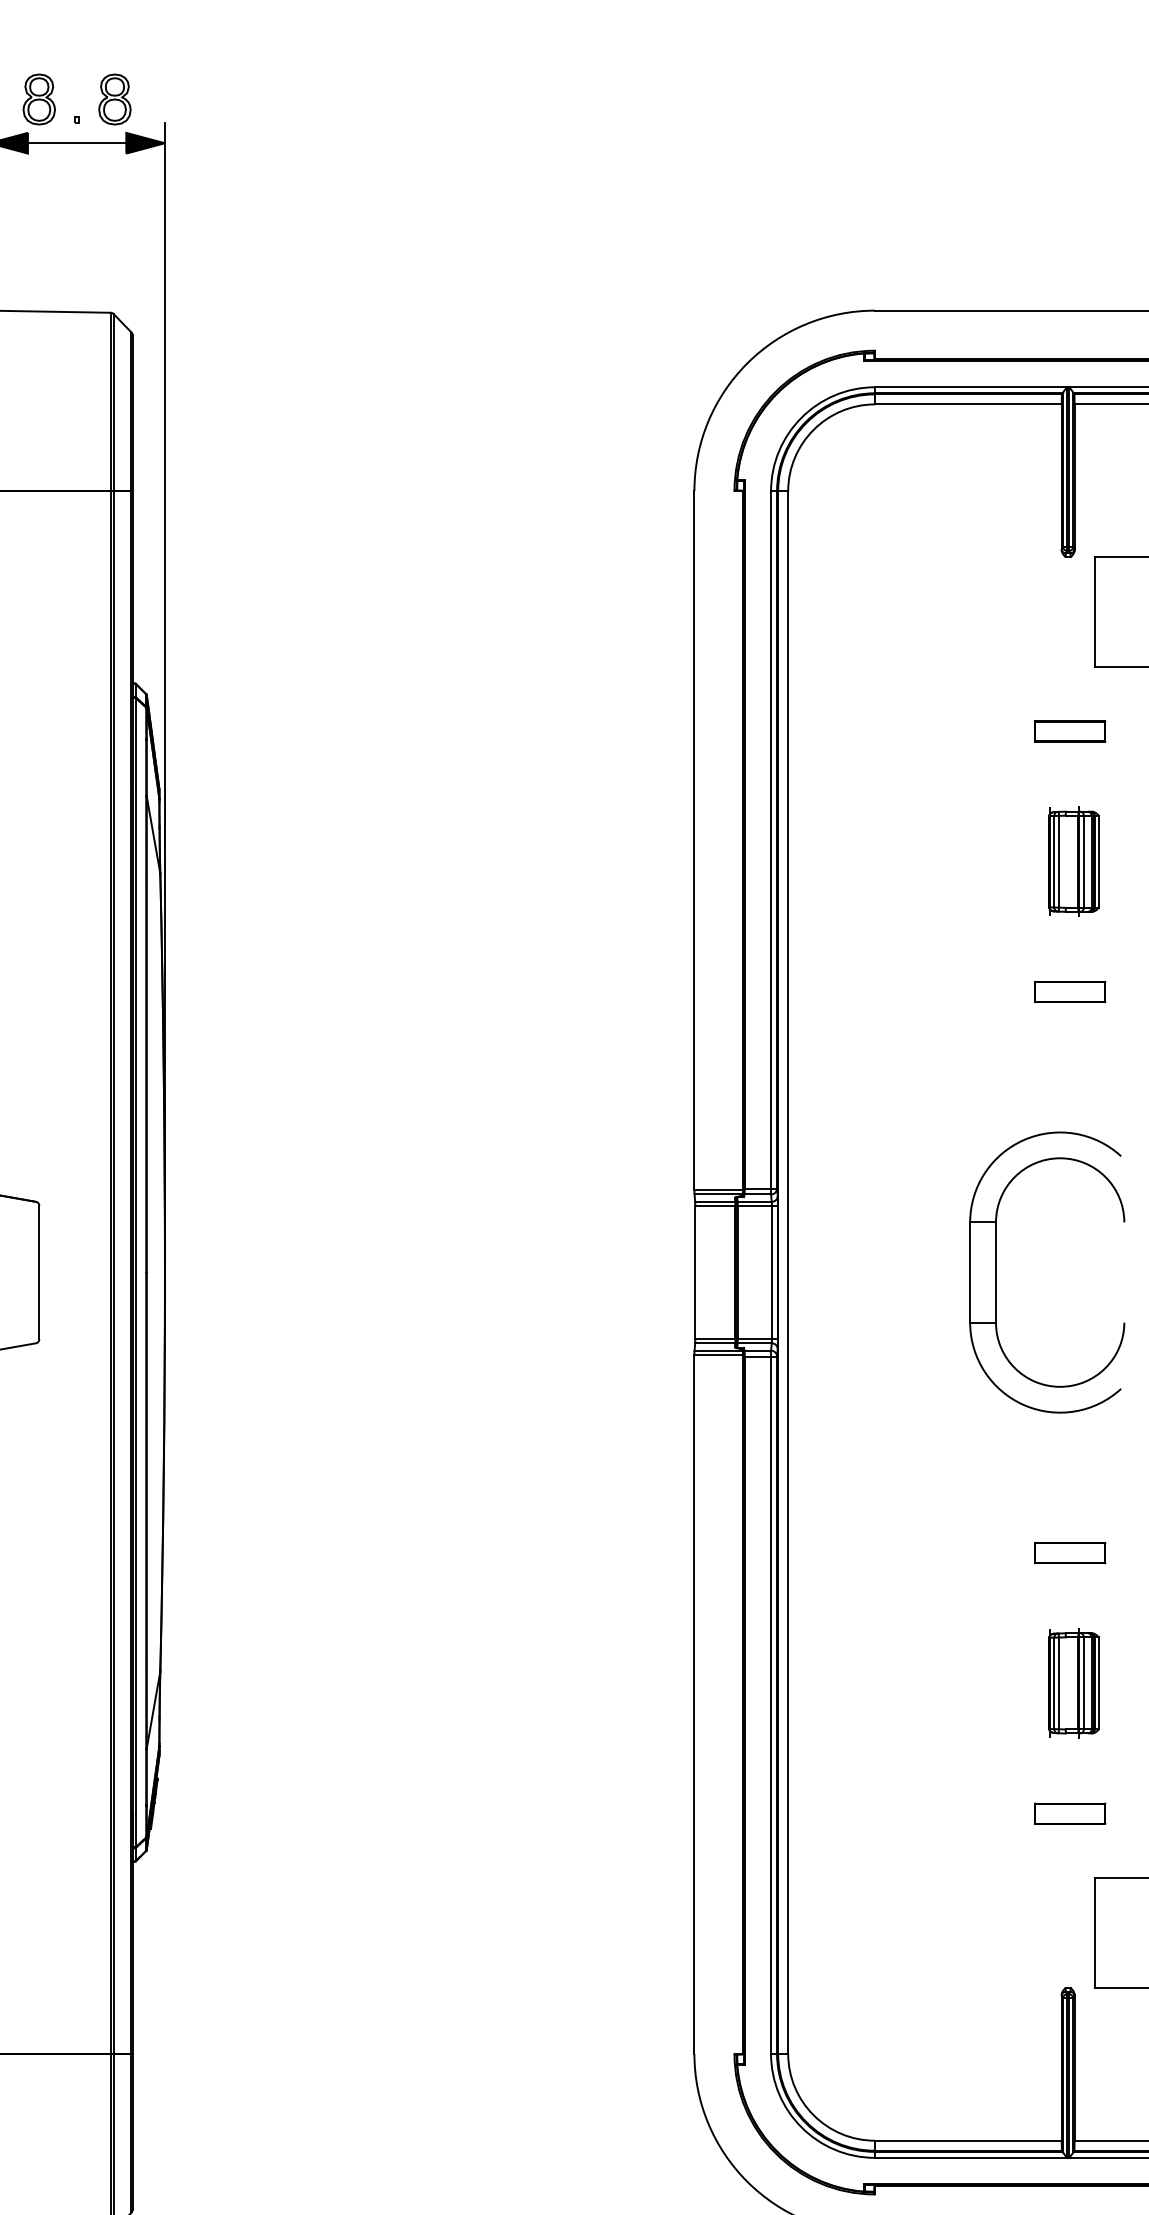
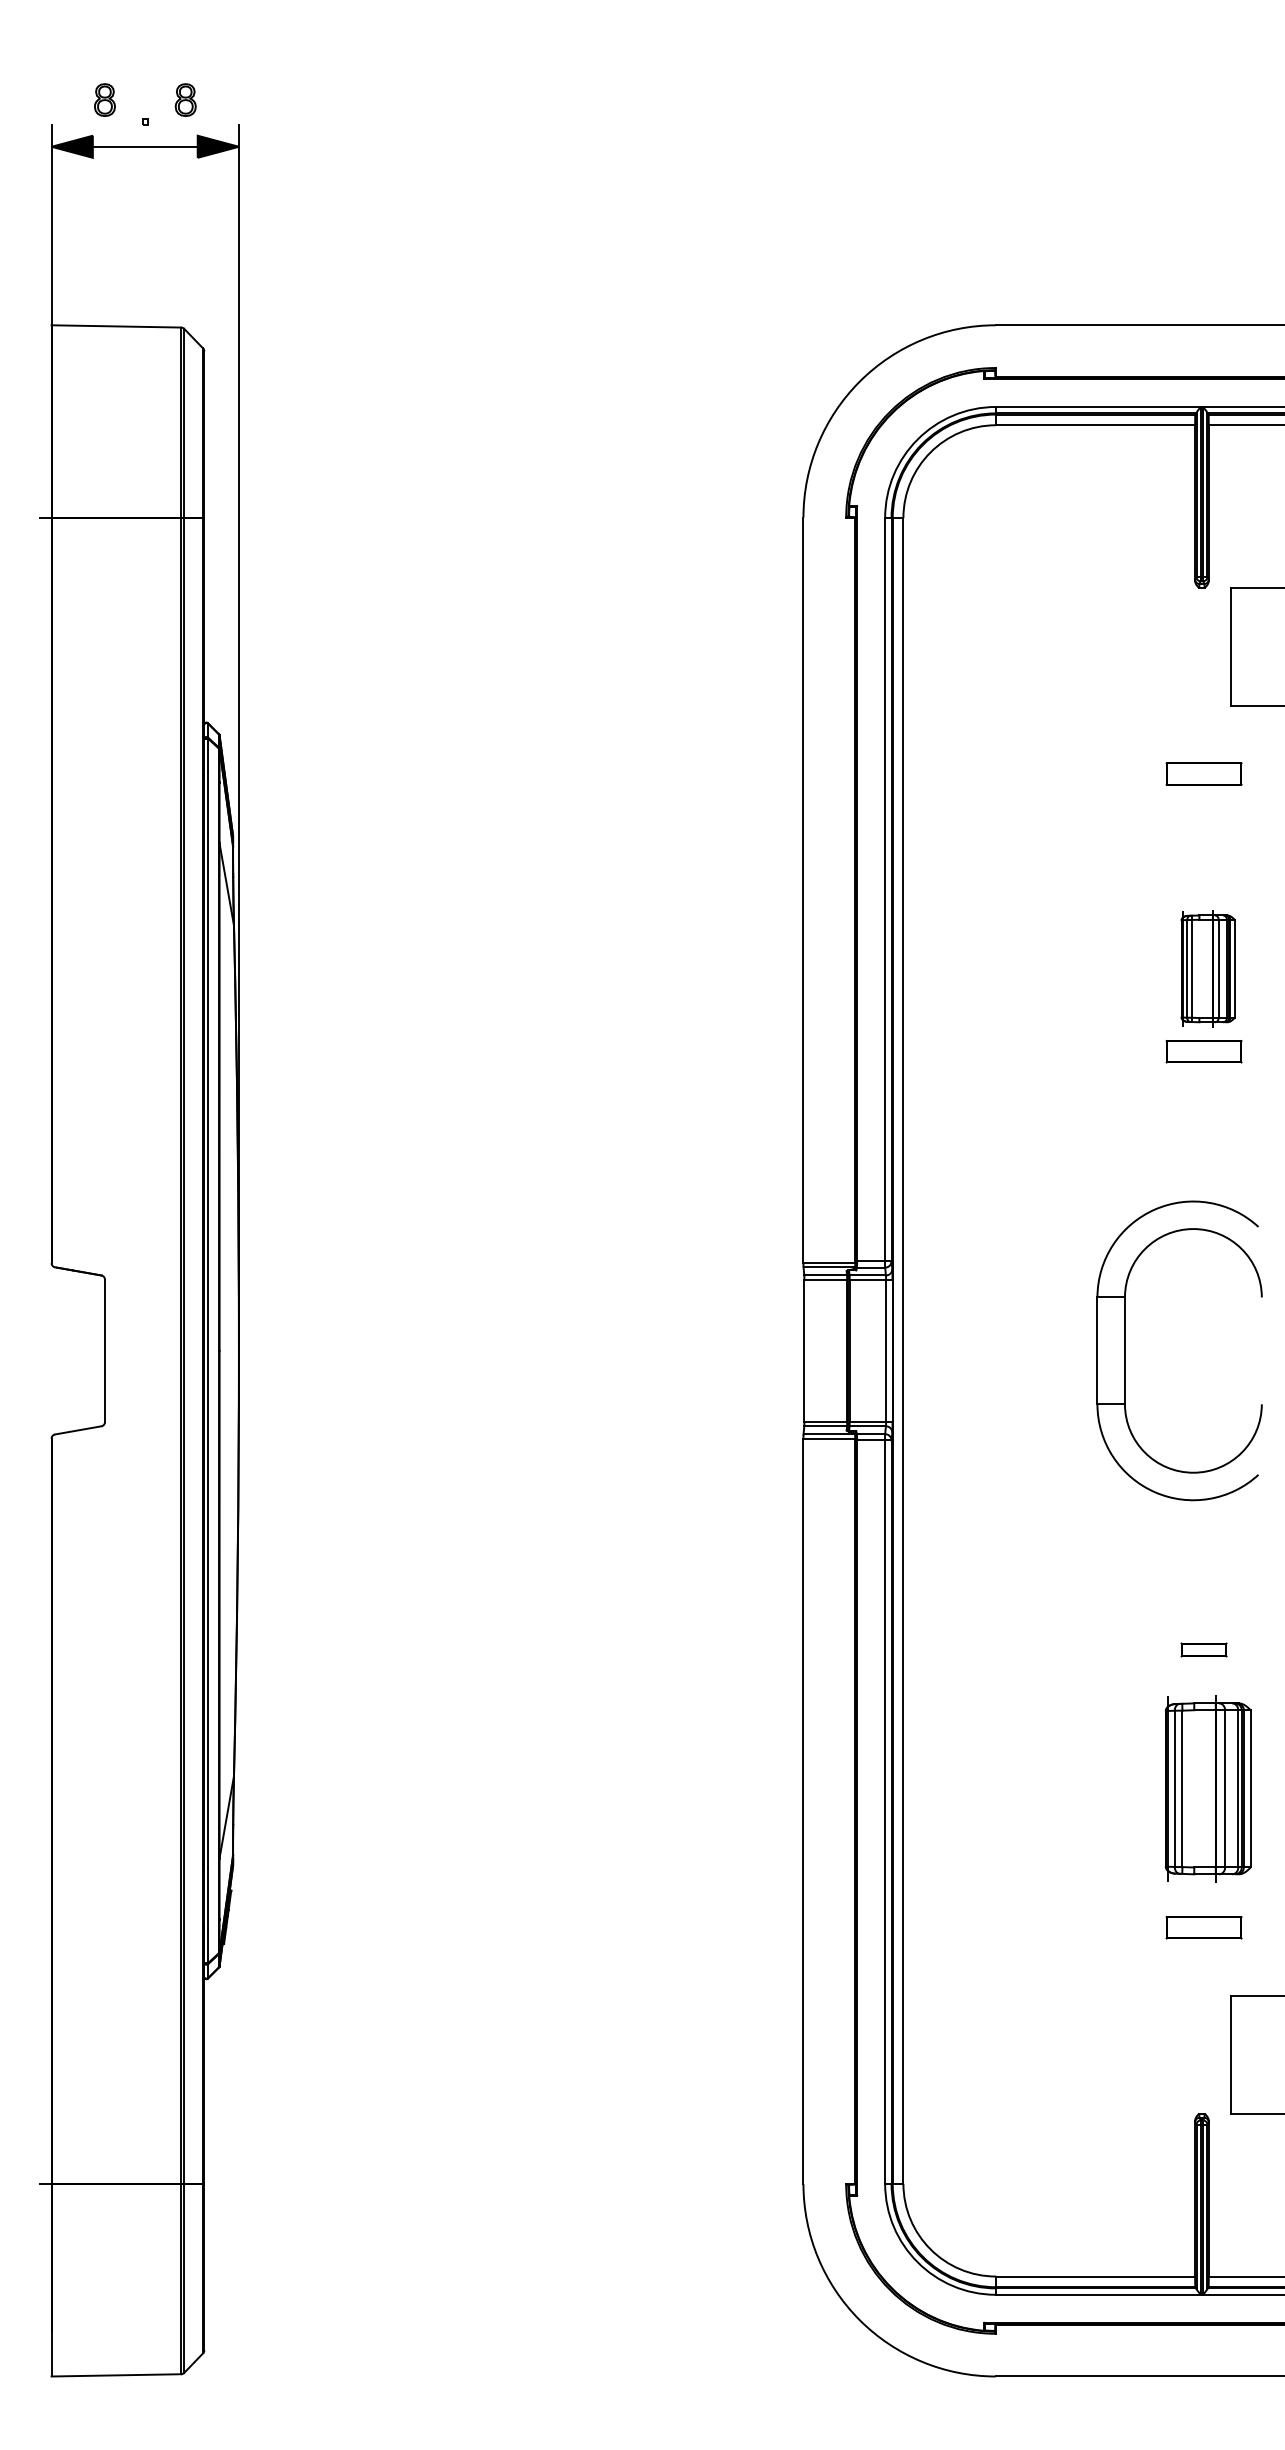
part: (38, 98) -> (104, 99), size x0.6
part: (114, 98) -> (185, 99), size x0.6
part: (1073, 861) -> (1207, 968), moved
part: (1069, 1552) -> (1203, 1649), size x0.6
part: (1073, 1683) -> (1207, 1788), size x1.6

